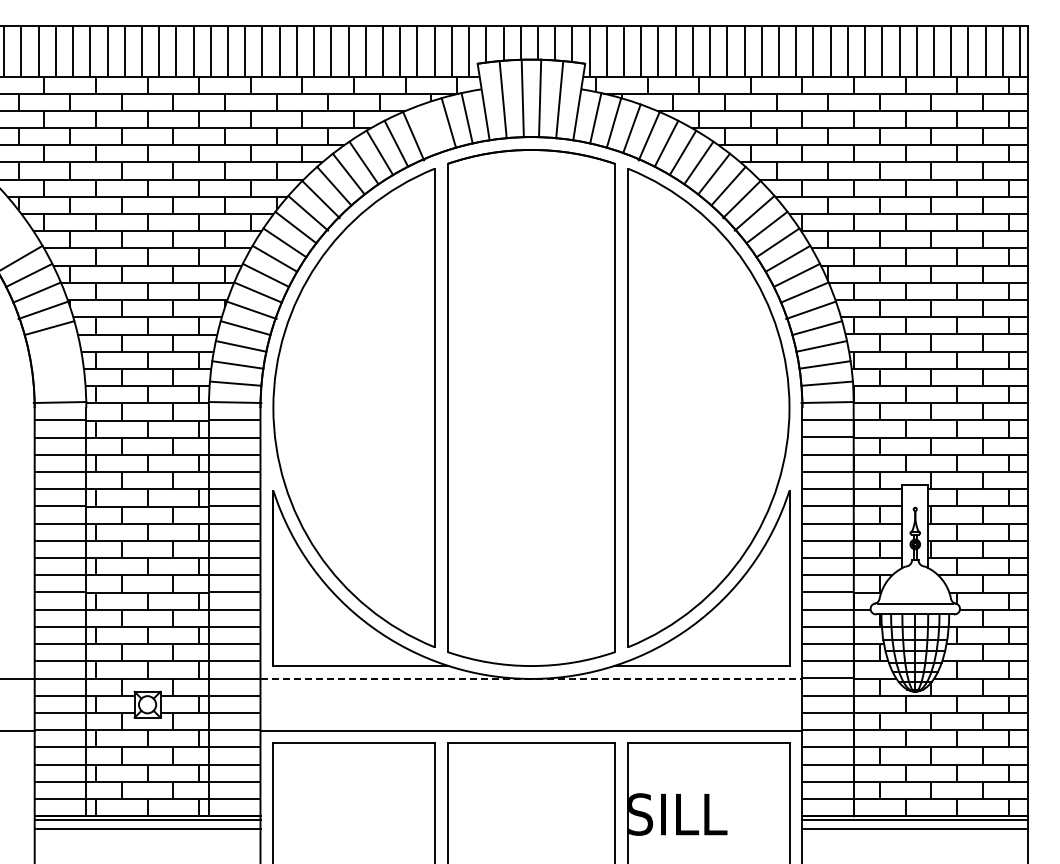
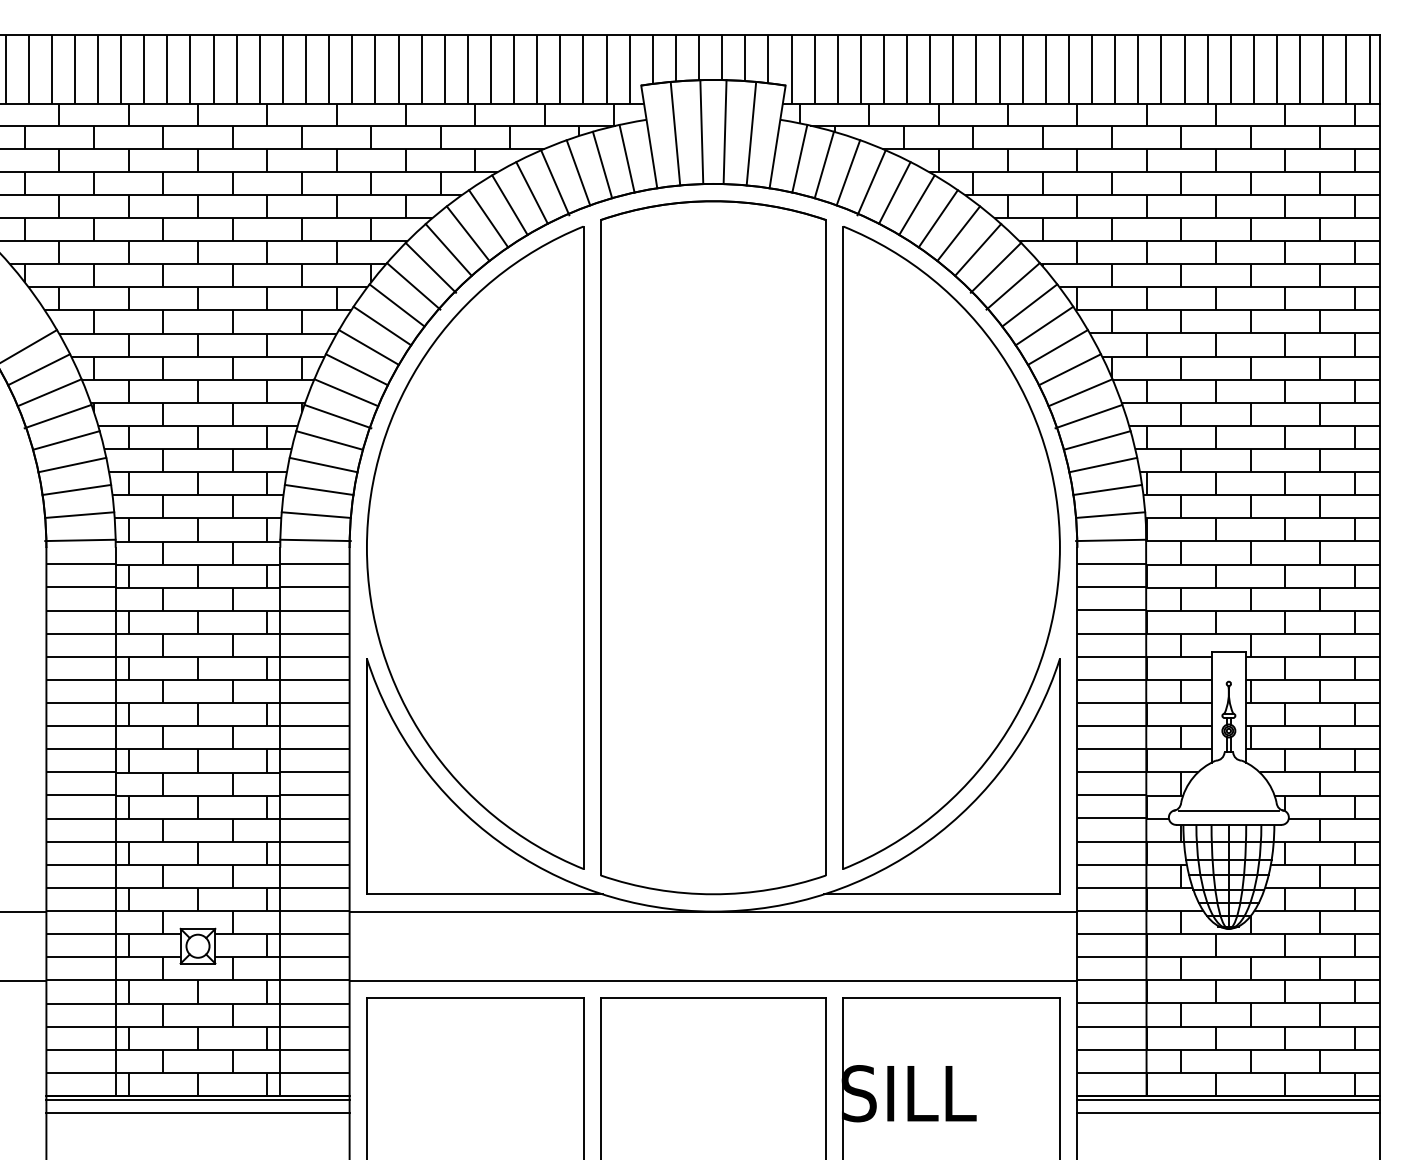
line: (430, 128) -> (577, 172), added
line: (53, 346) -> (71, 465), added
line: (56, 364) -> (75, 489), added
line: (59, 383) -> (79, 514), added
line: (531, 678) -> (713, 911), dashed -> solid

